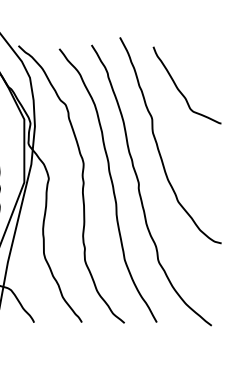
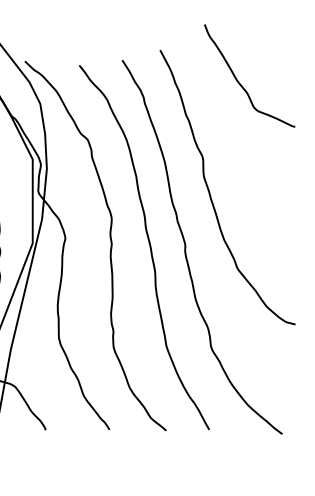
curve: (180, 91) -> (240, 83), moved

